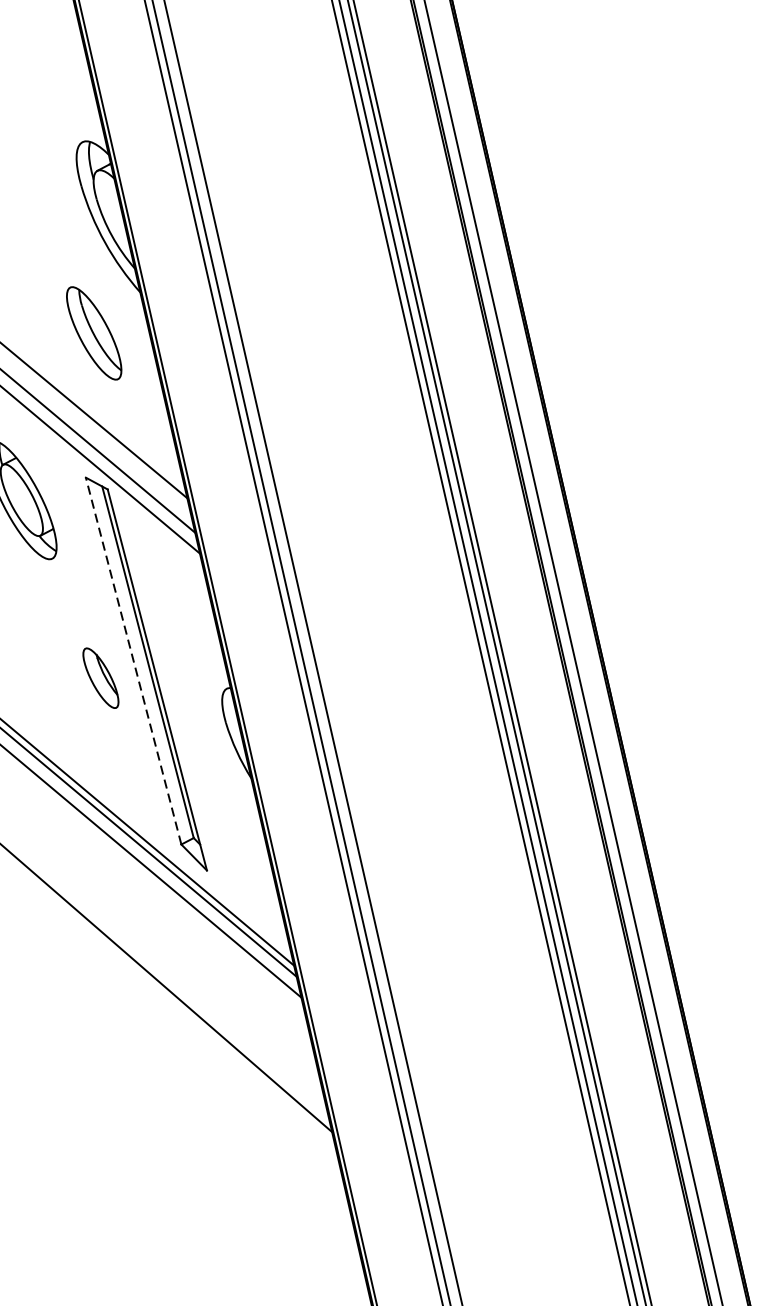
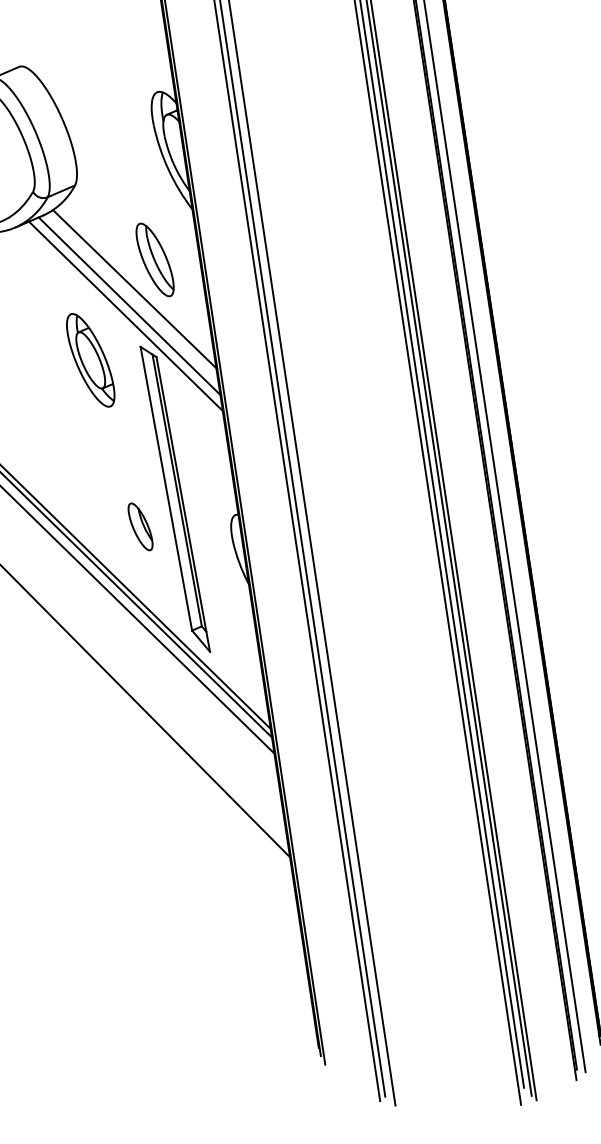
part: (93, 332) -> (154, 259), moved
line: (133, 660) -> (166, 488), dashed -> solid
part: (100, 677) -> (140, 526), moved

